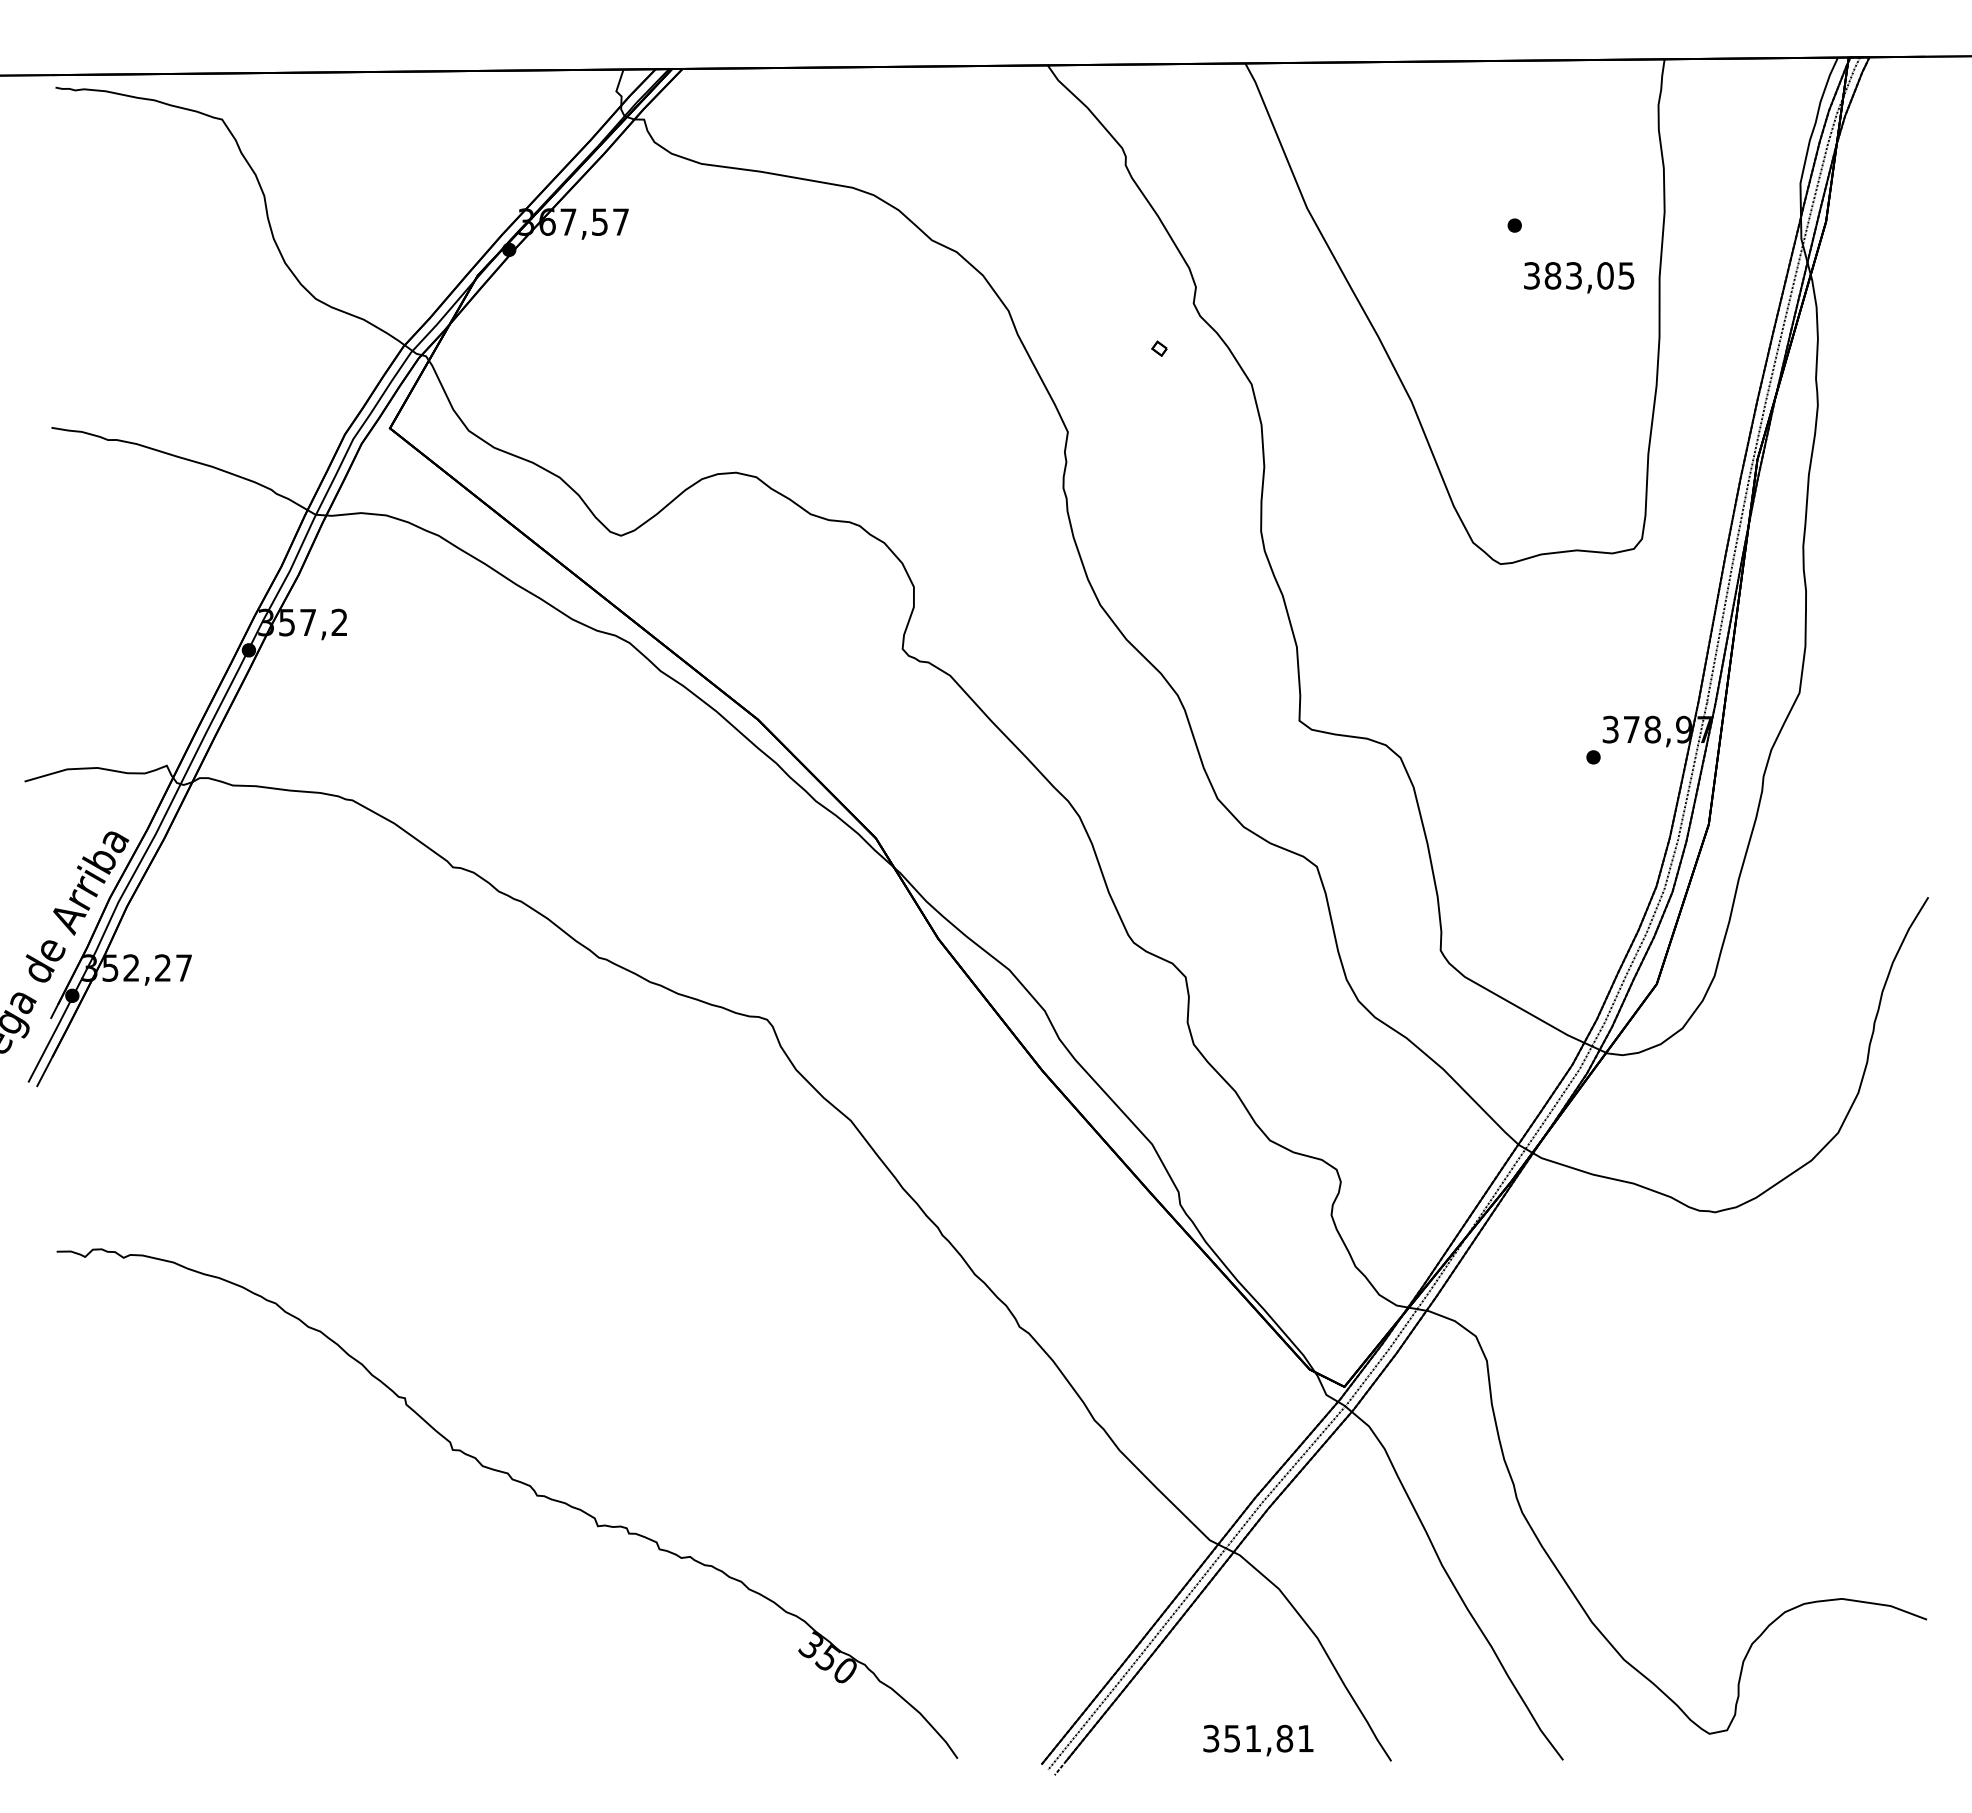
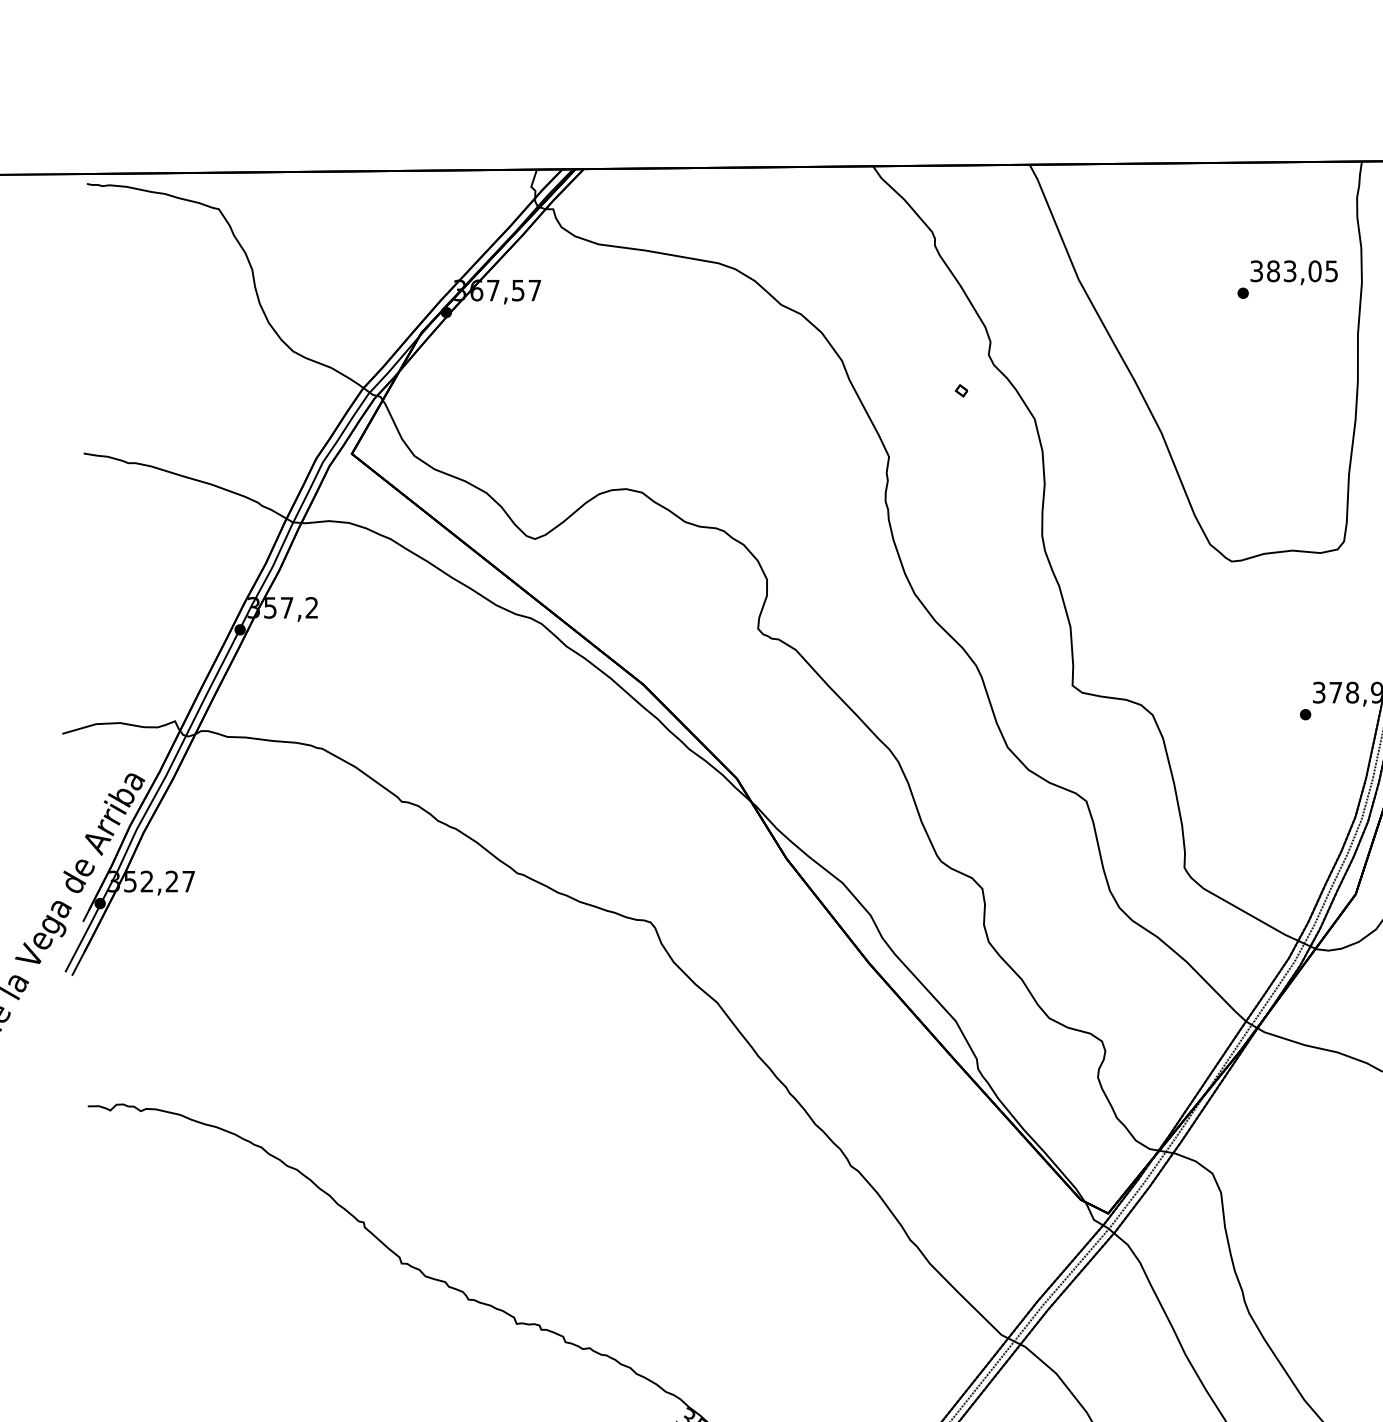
text: (1579, 277) -> (1294, 272), moved

